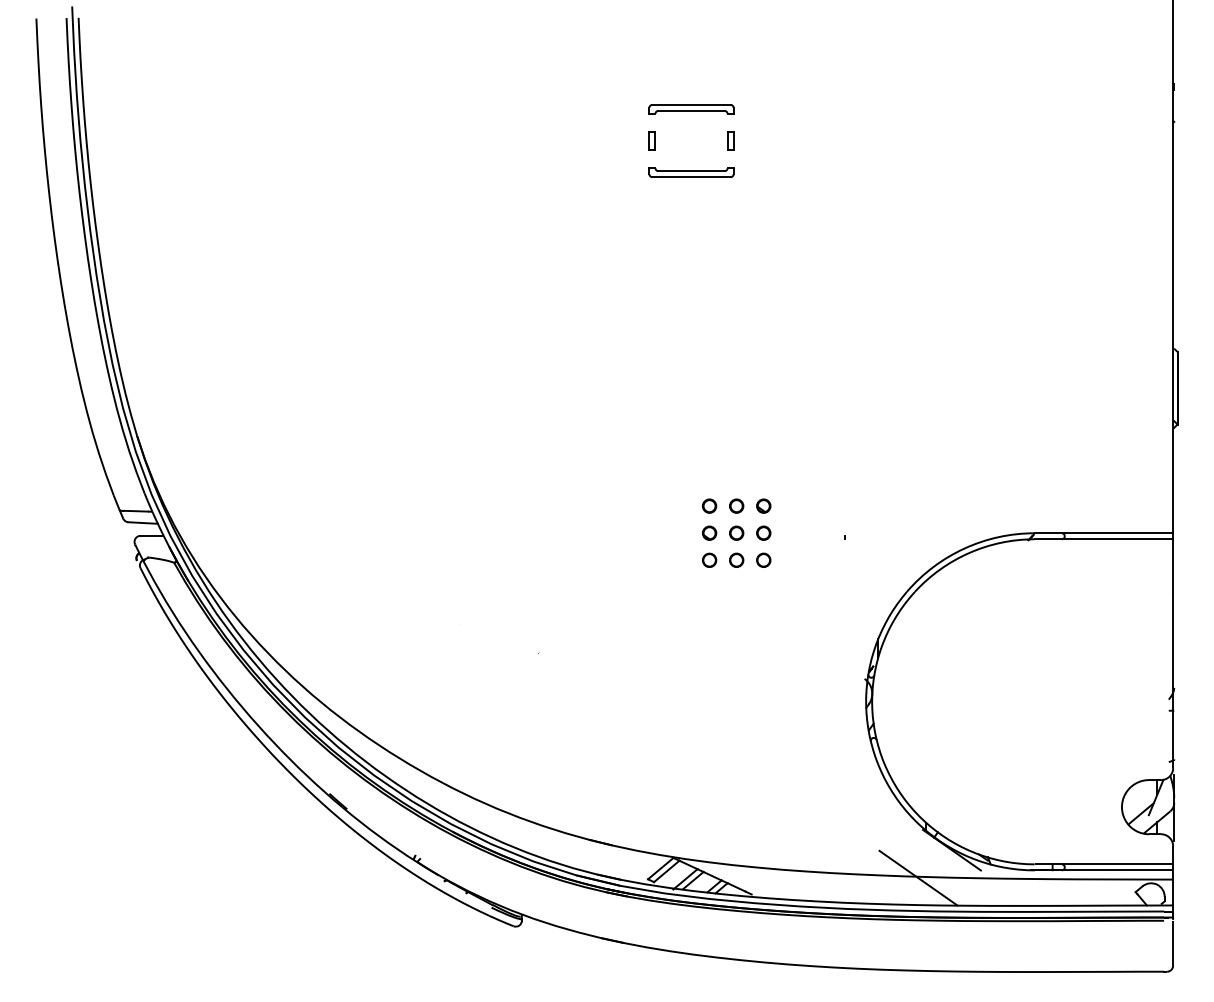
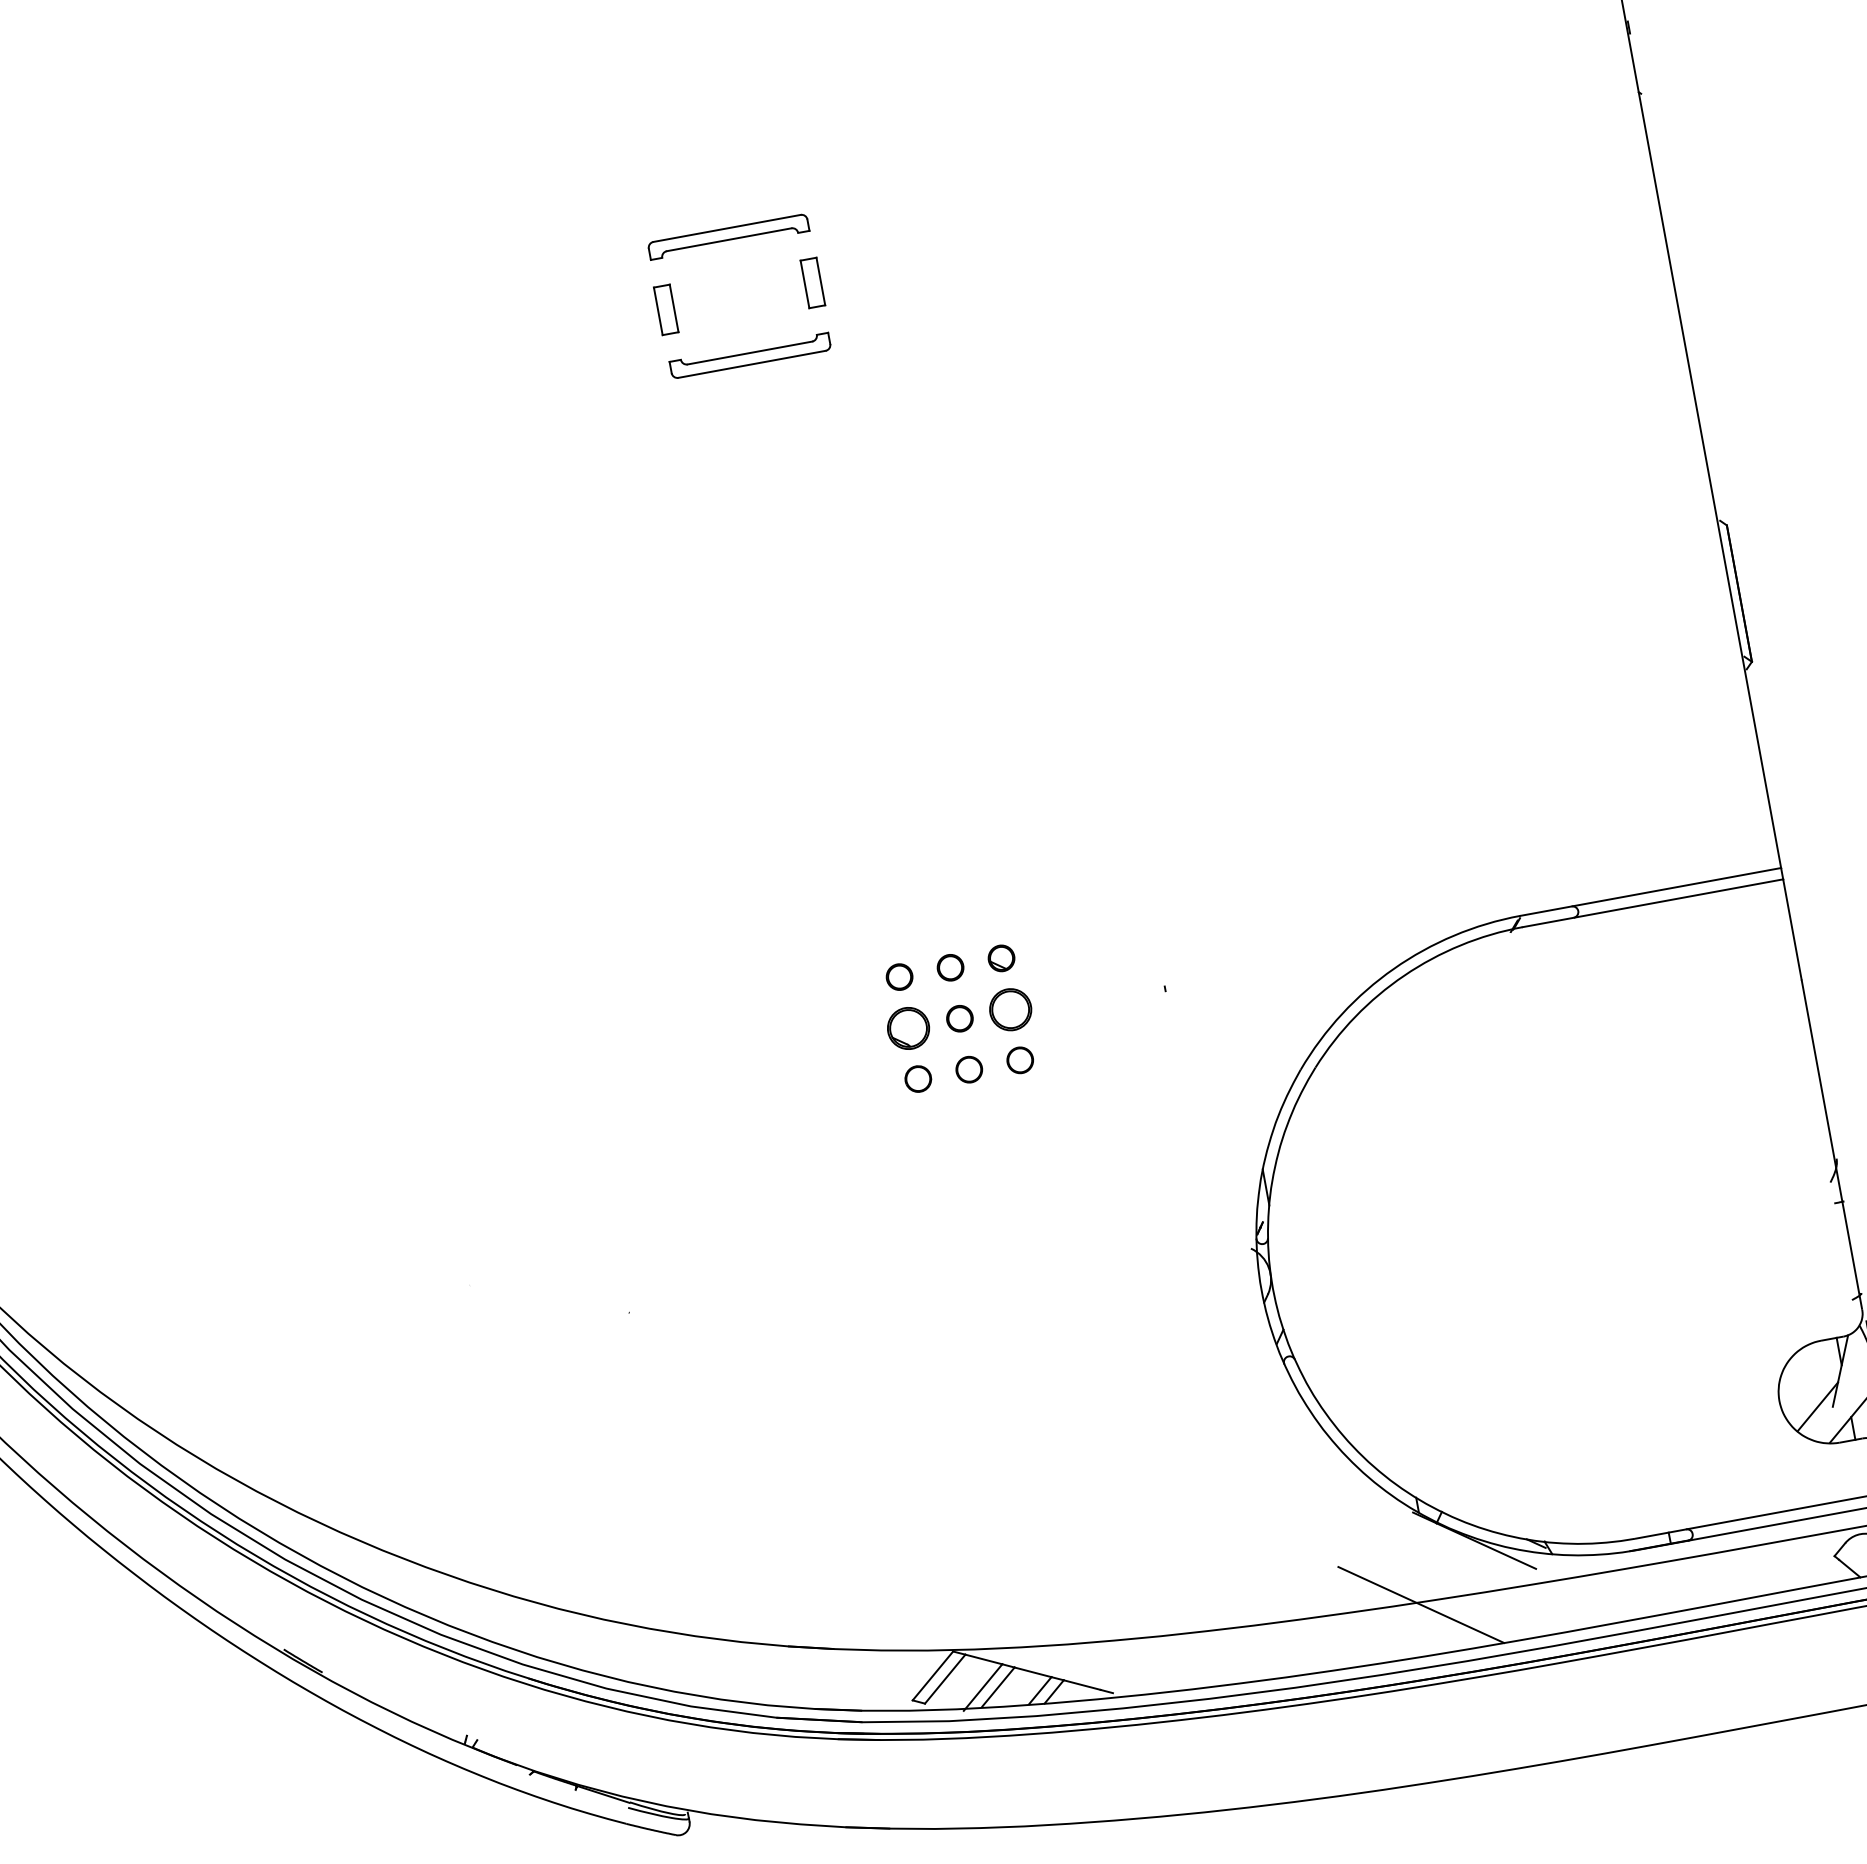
part: (651, 140) -> (664, 309), size x1.4
part: (730, 140) -> (812, 281), size x1.4
circle: (709, 532) -> (908, 1026), size x1.6
circle: (763, 532) -> (1010, 1008), size x1.6

